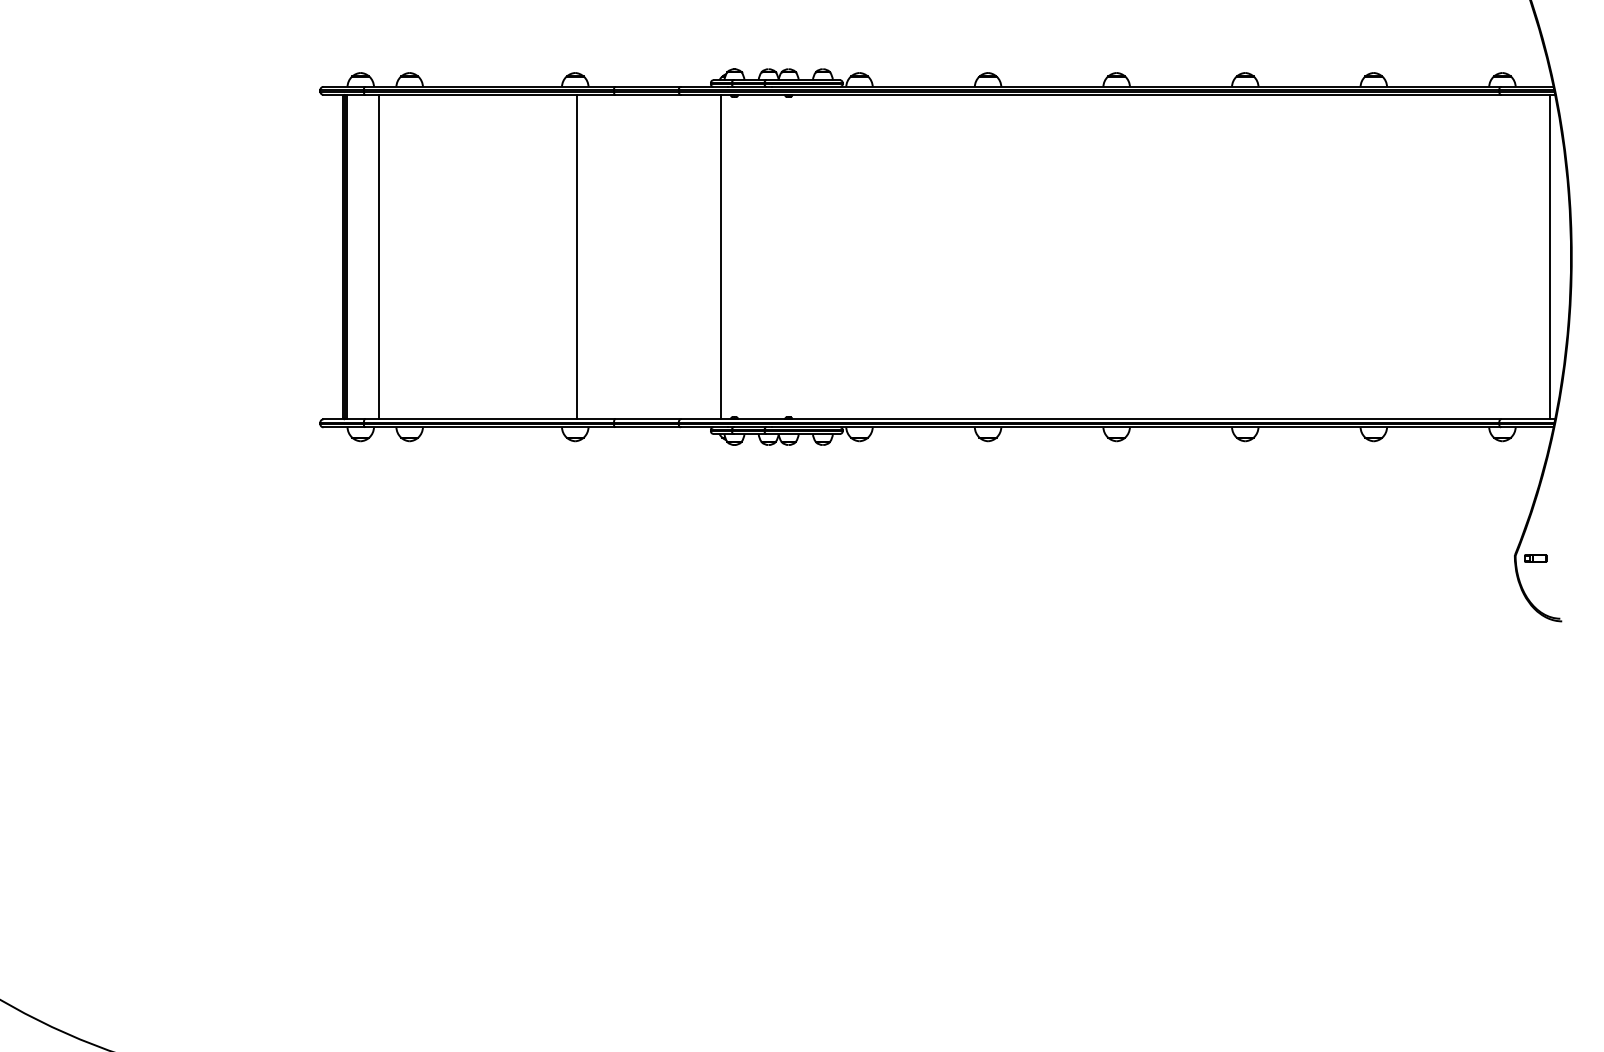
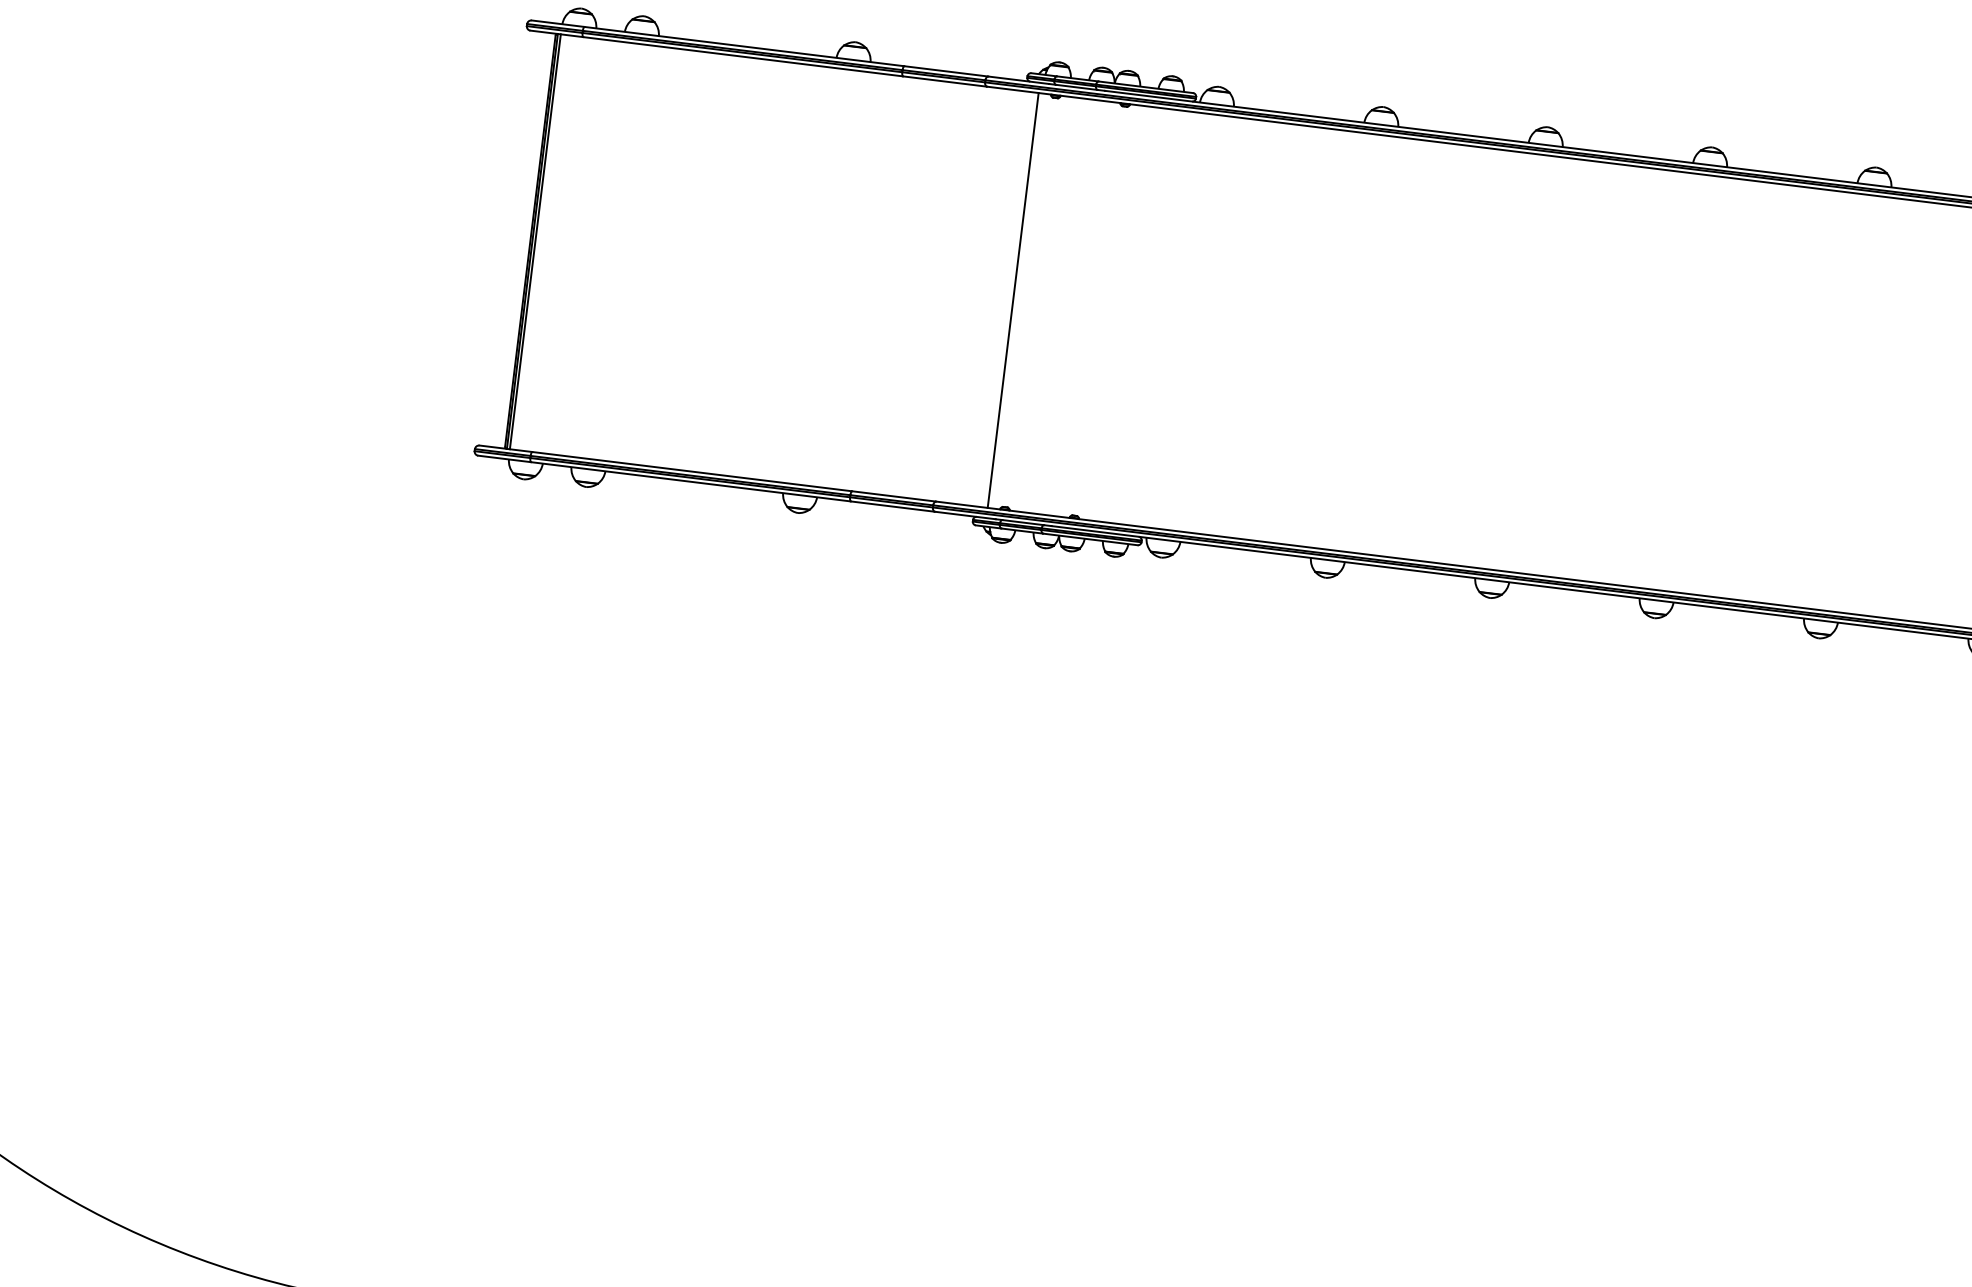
line: (378, 256) -> (575, 245), removed
line: (576, 256) -> (828, 277), removed

